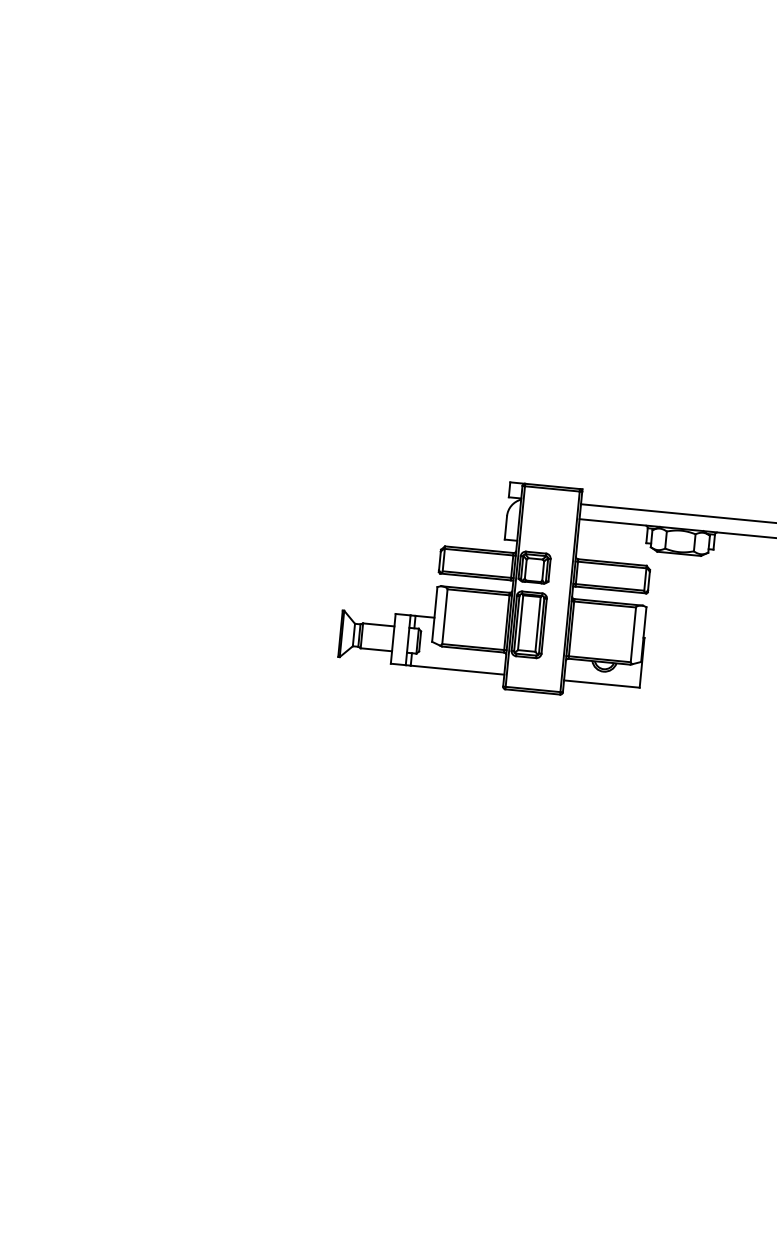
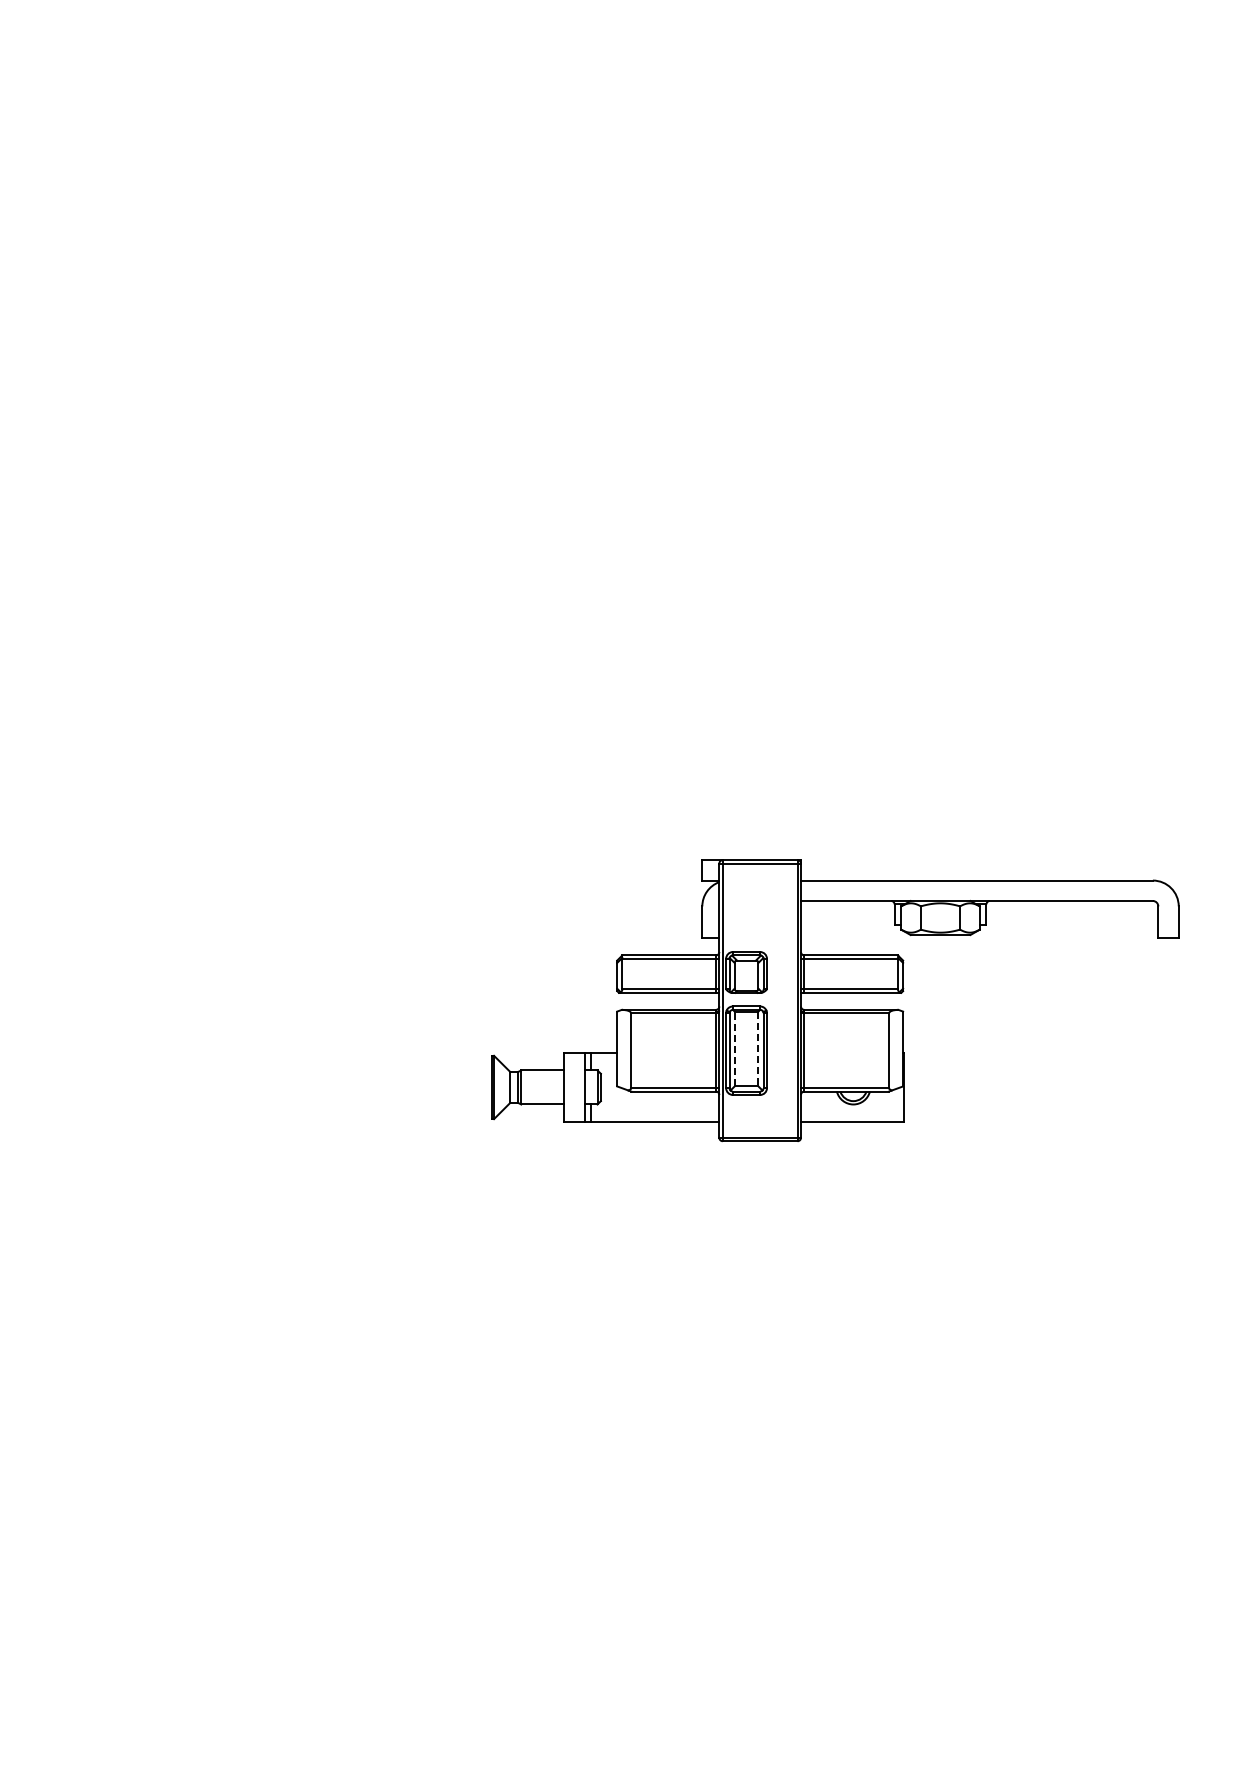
line: (520, 622) -> (734, 1048), solid -> dashed
line: (538, 624) -> (758, 1049), solid -> dashed

